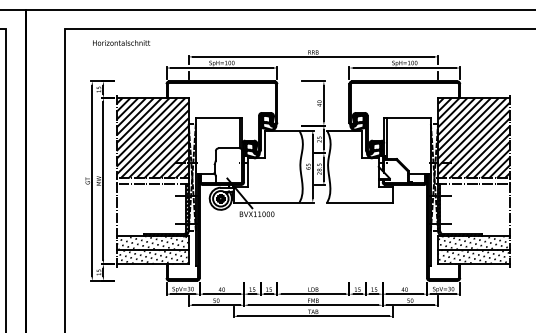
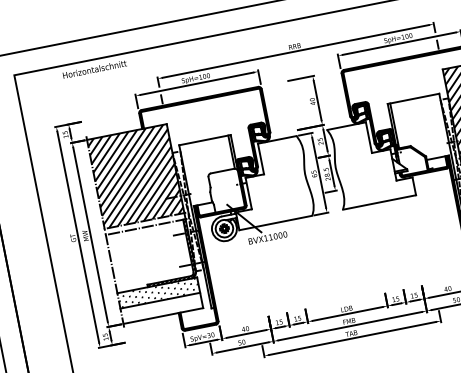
text: (121, 42) -> (94, 68), moved
hatch: (152, 257) -> (161, 308), removed

